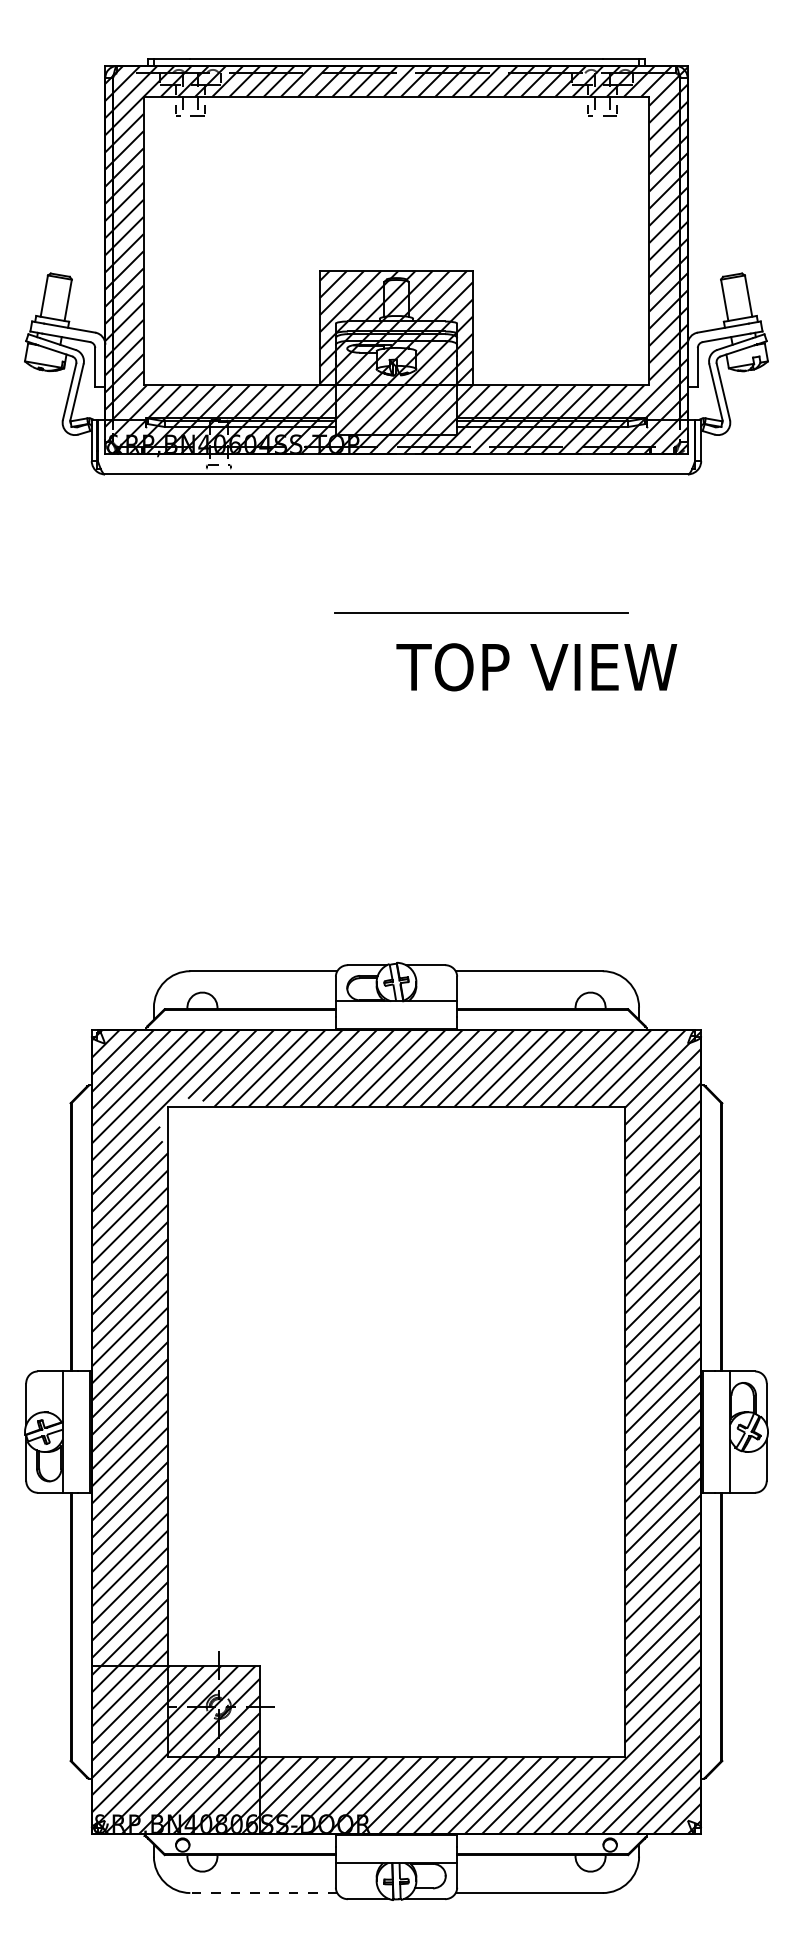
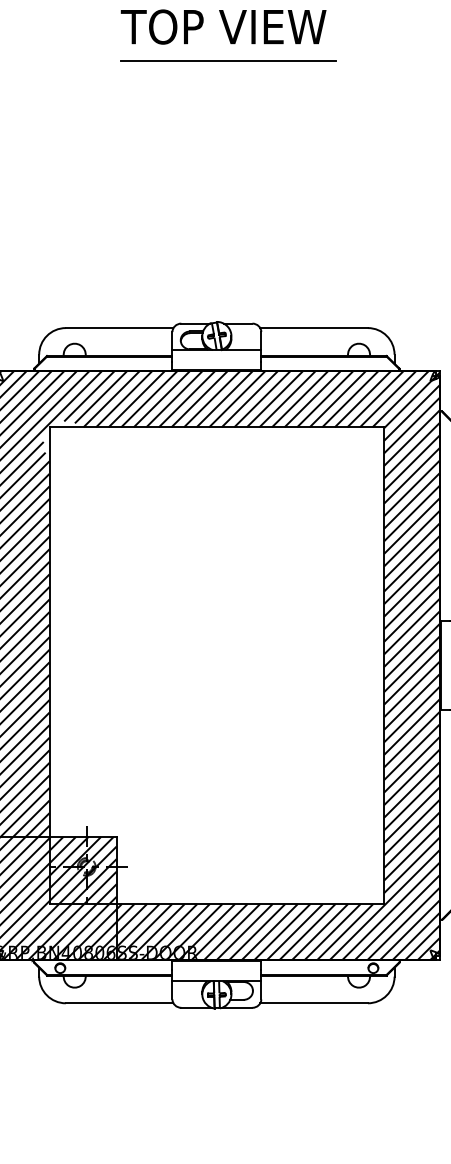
line: (481, 612) -> (228, 60), moved
text: (536, 667) -> (223, 27), moved
line: (263, 1893) -> (119, 1003), dashed -> solid

